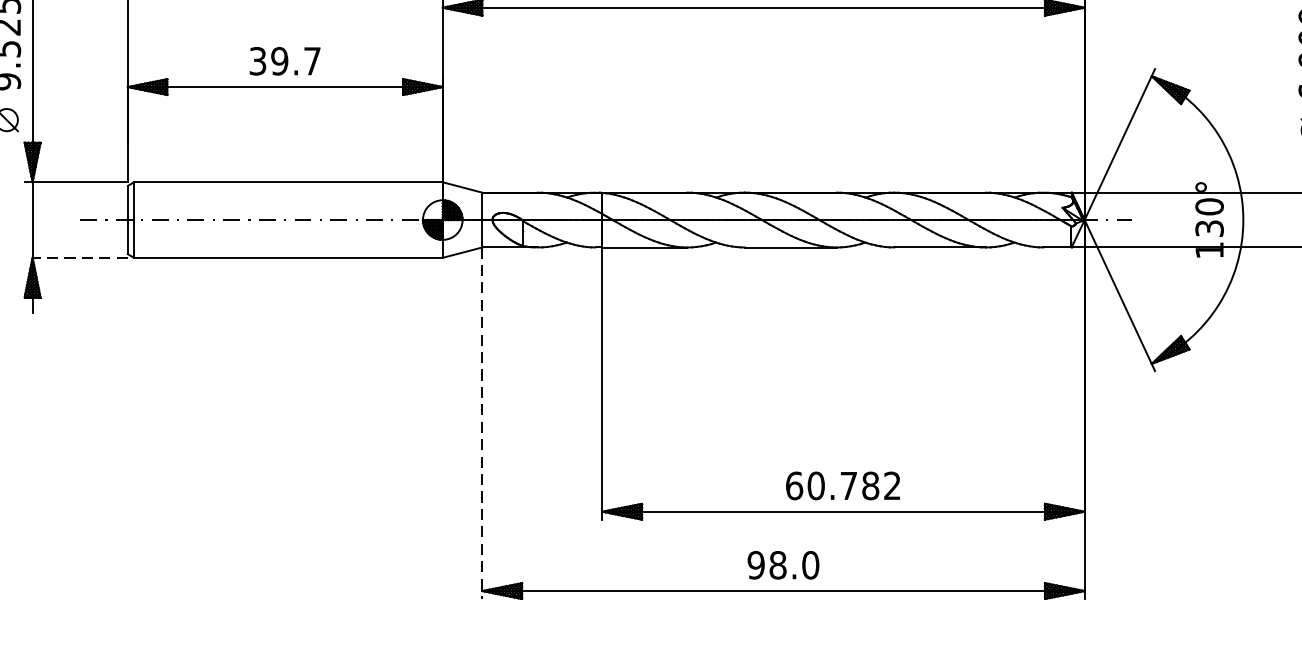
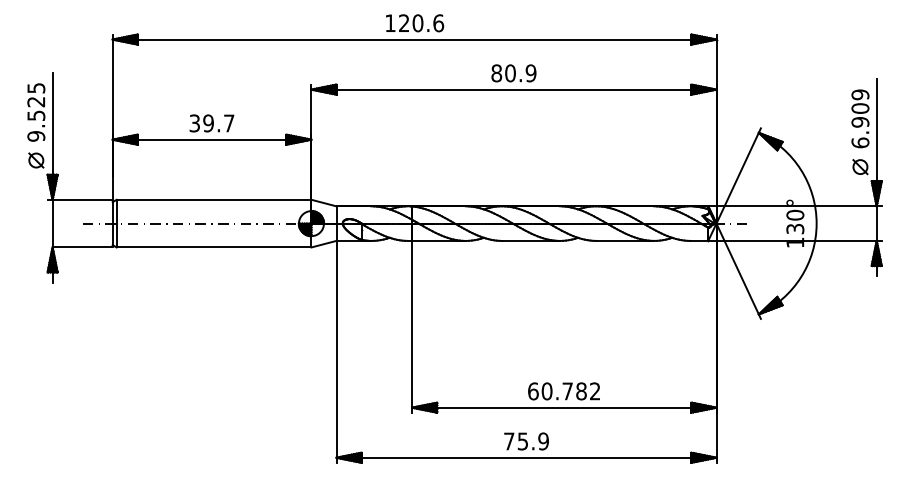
line: (79, 257) -> (82, 247), dashed -> solid
line: (482, 422) -> (336, 351), dashed -> solid
text: (781, 565) -> (525, 441), 98.0 -> 75.9

